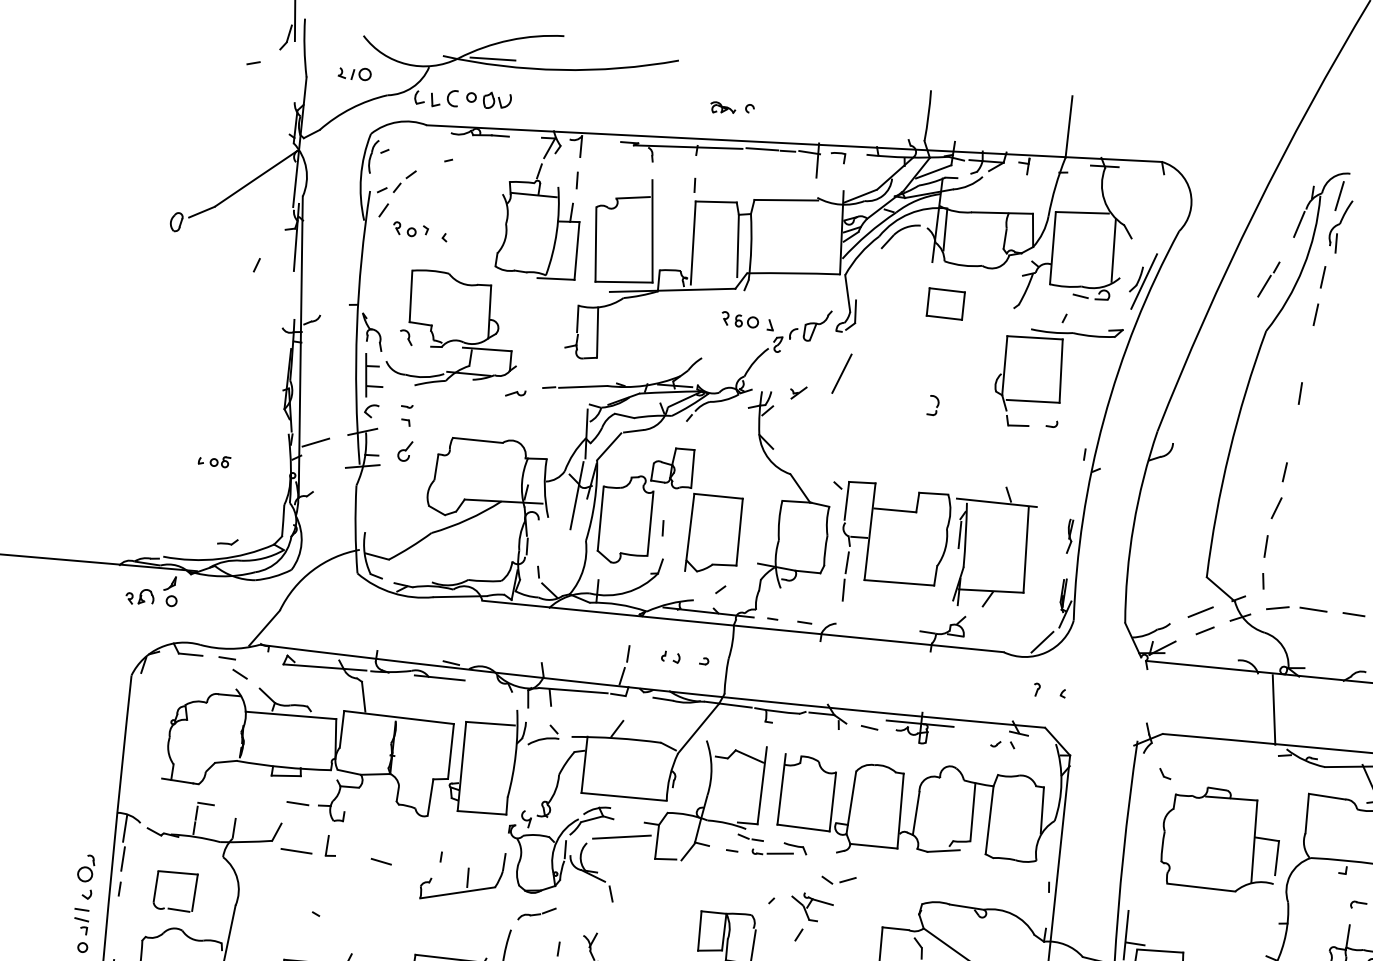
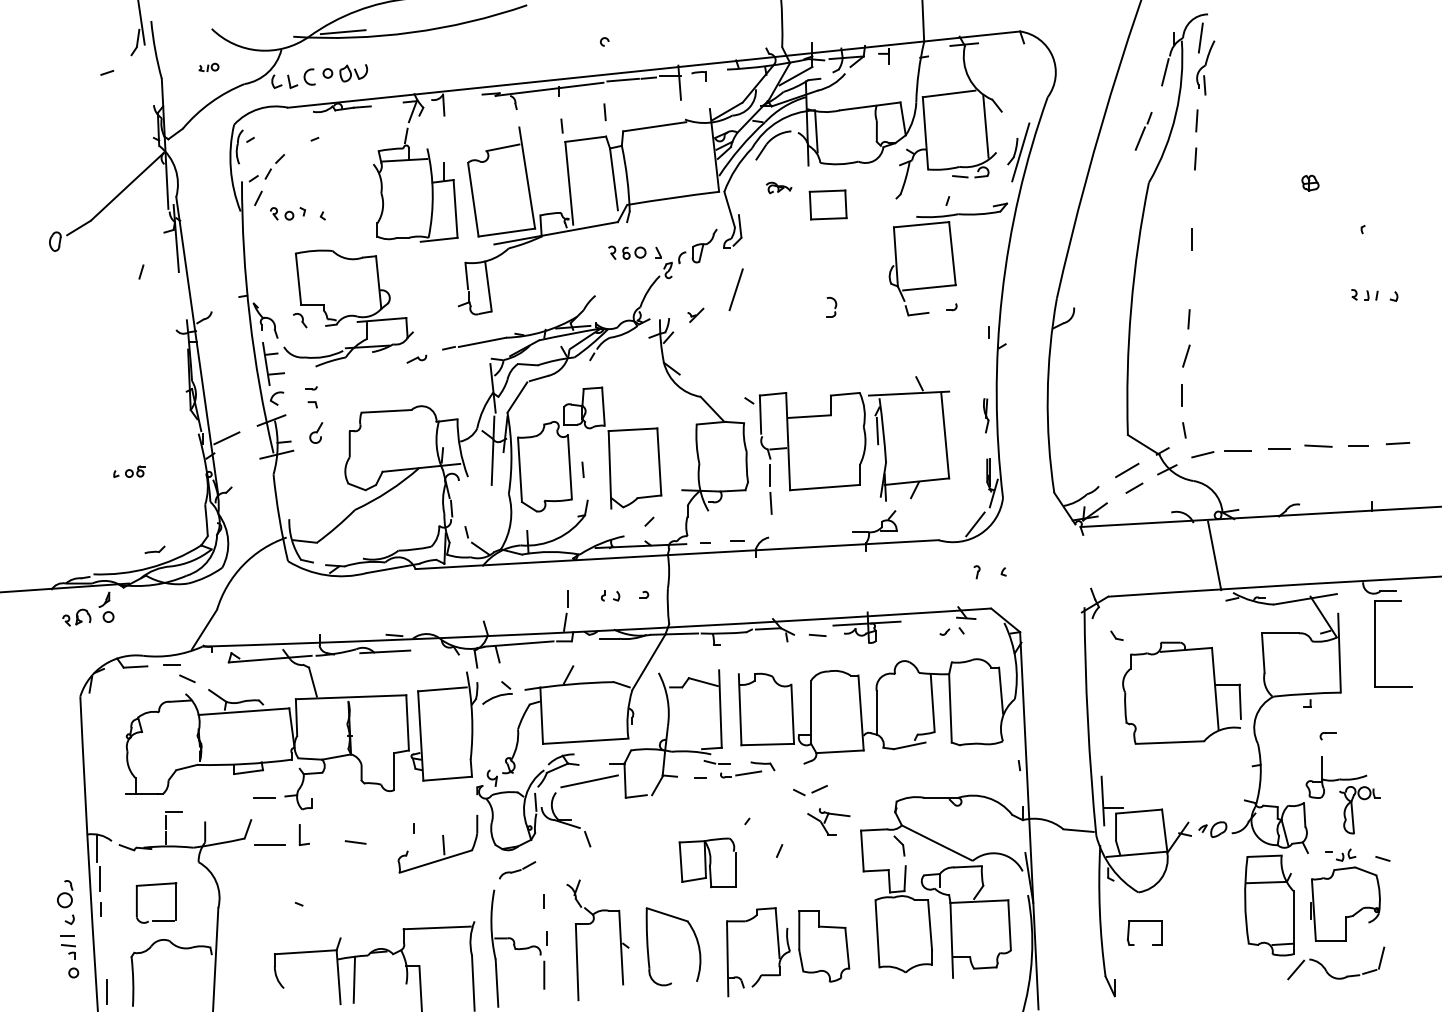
part: (354, 73) -> (208, 67), size x0.6
part: (722, 108) -> (778, 187), moved
line: (576, 180) -> (604, 112), moved
part: (811, 907) -> (828, 821), moved

